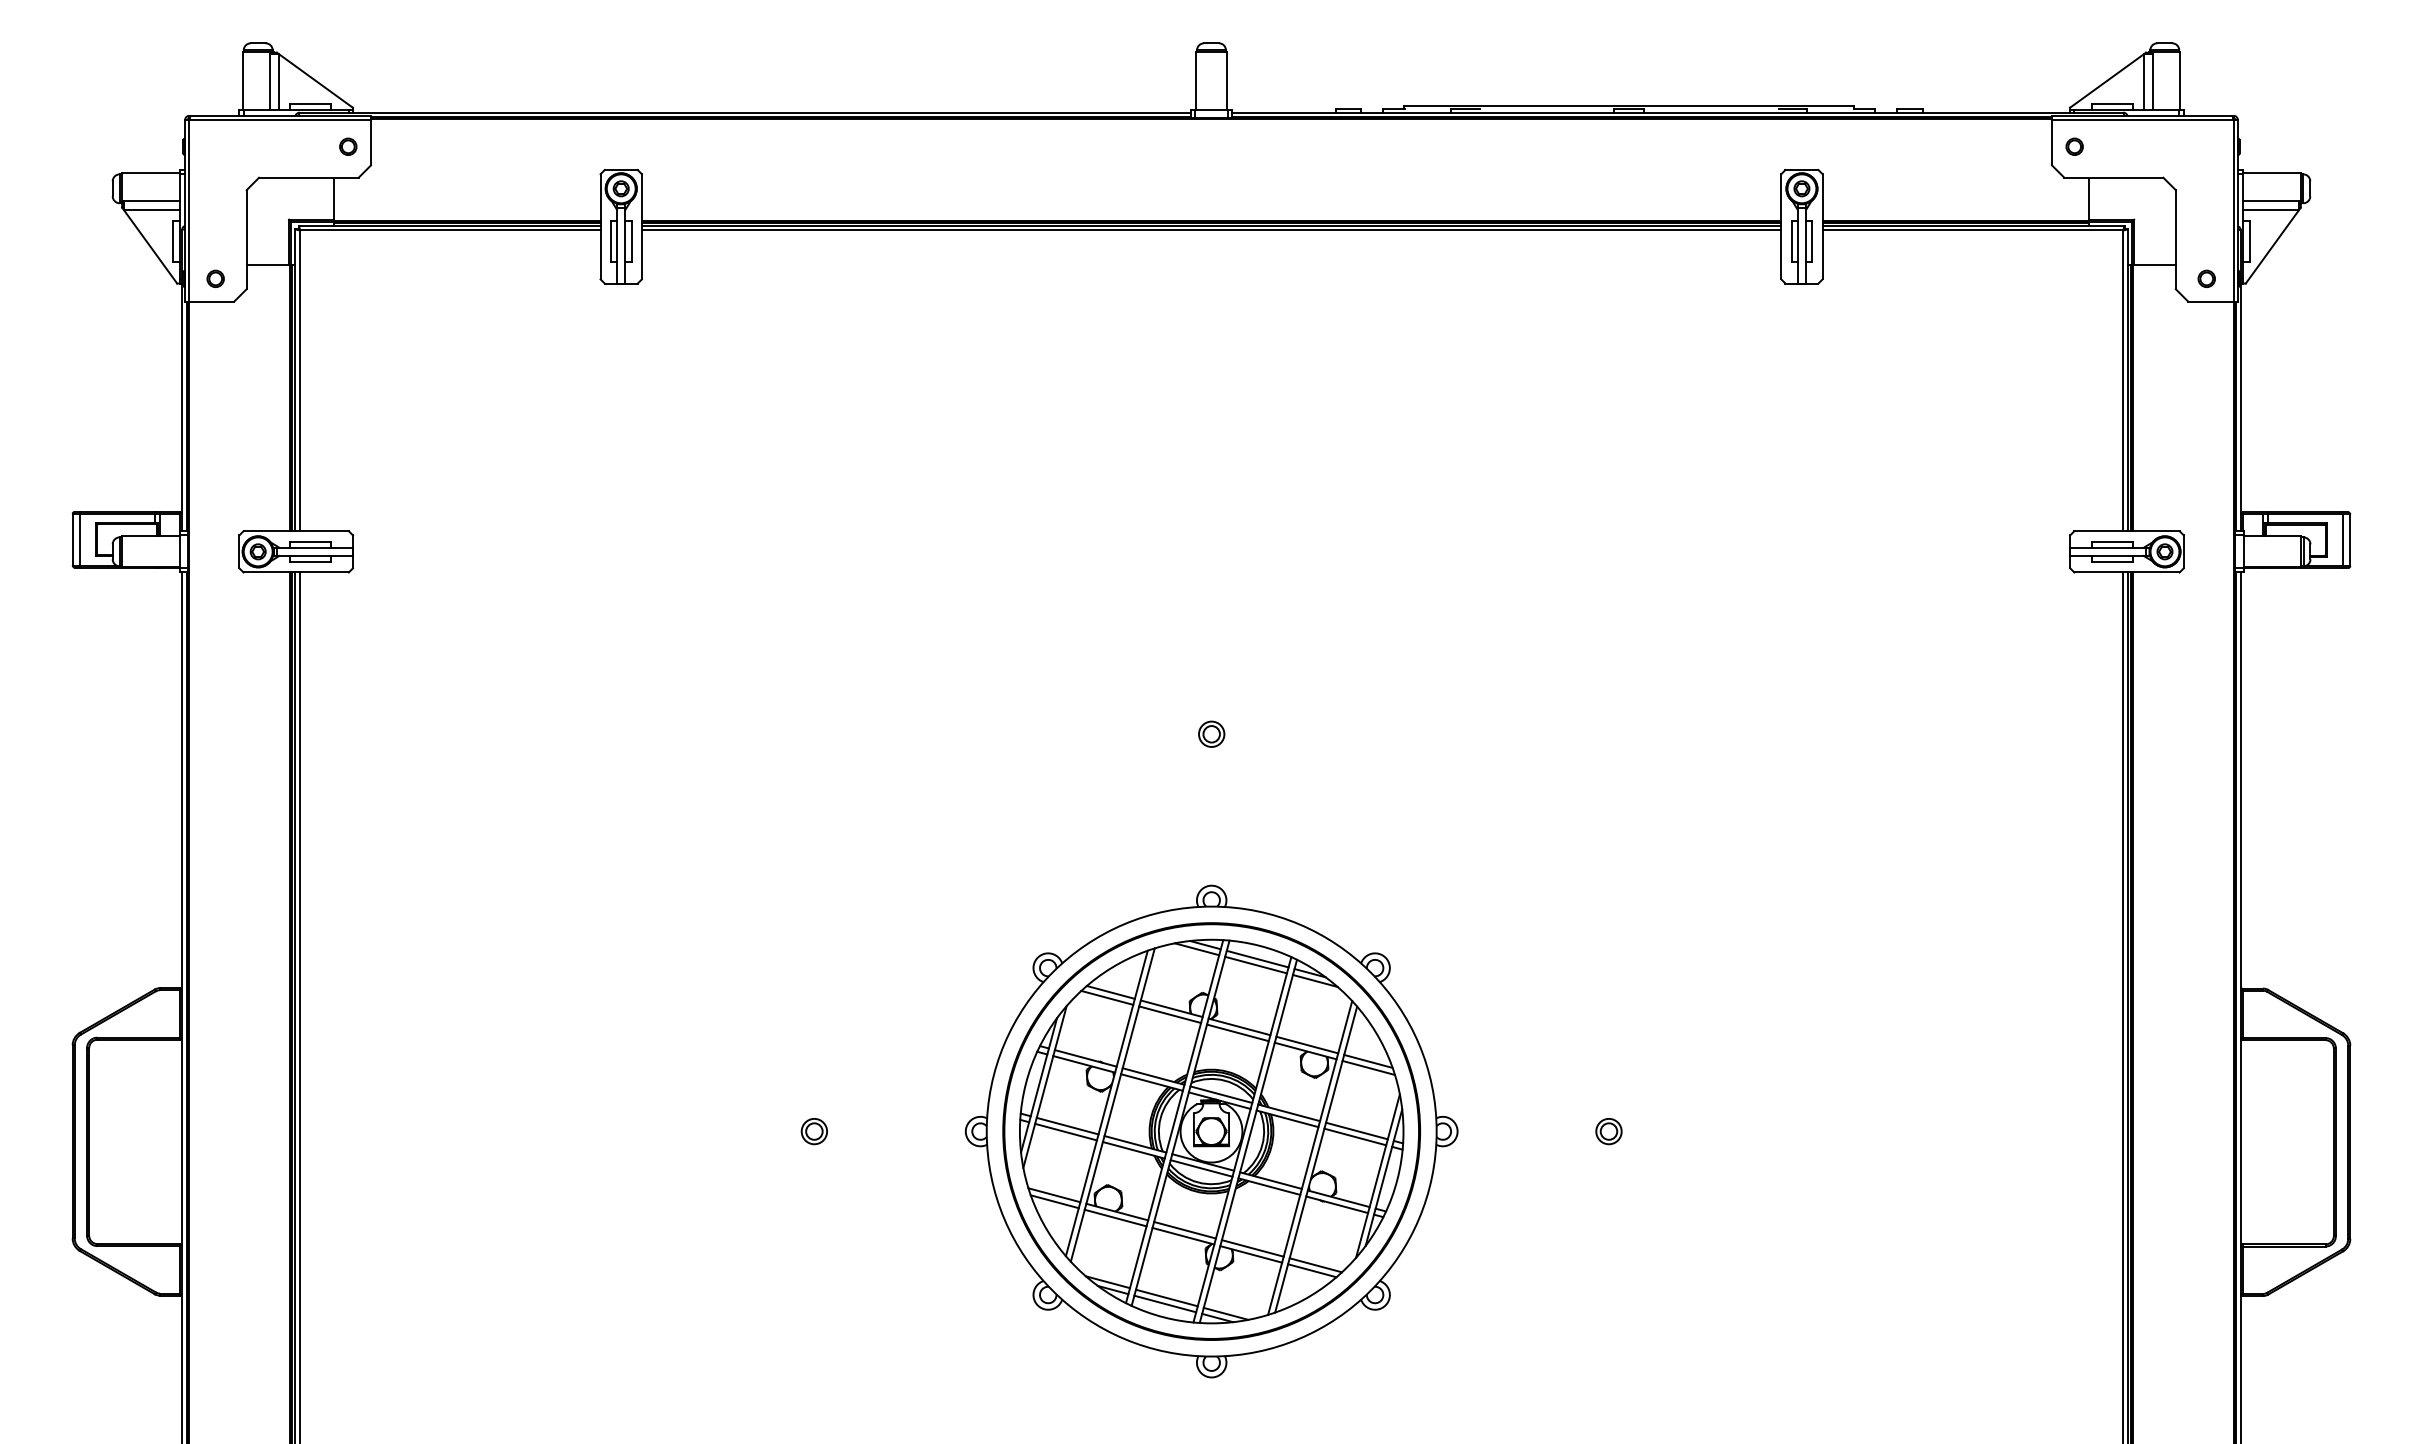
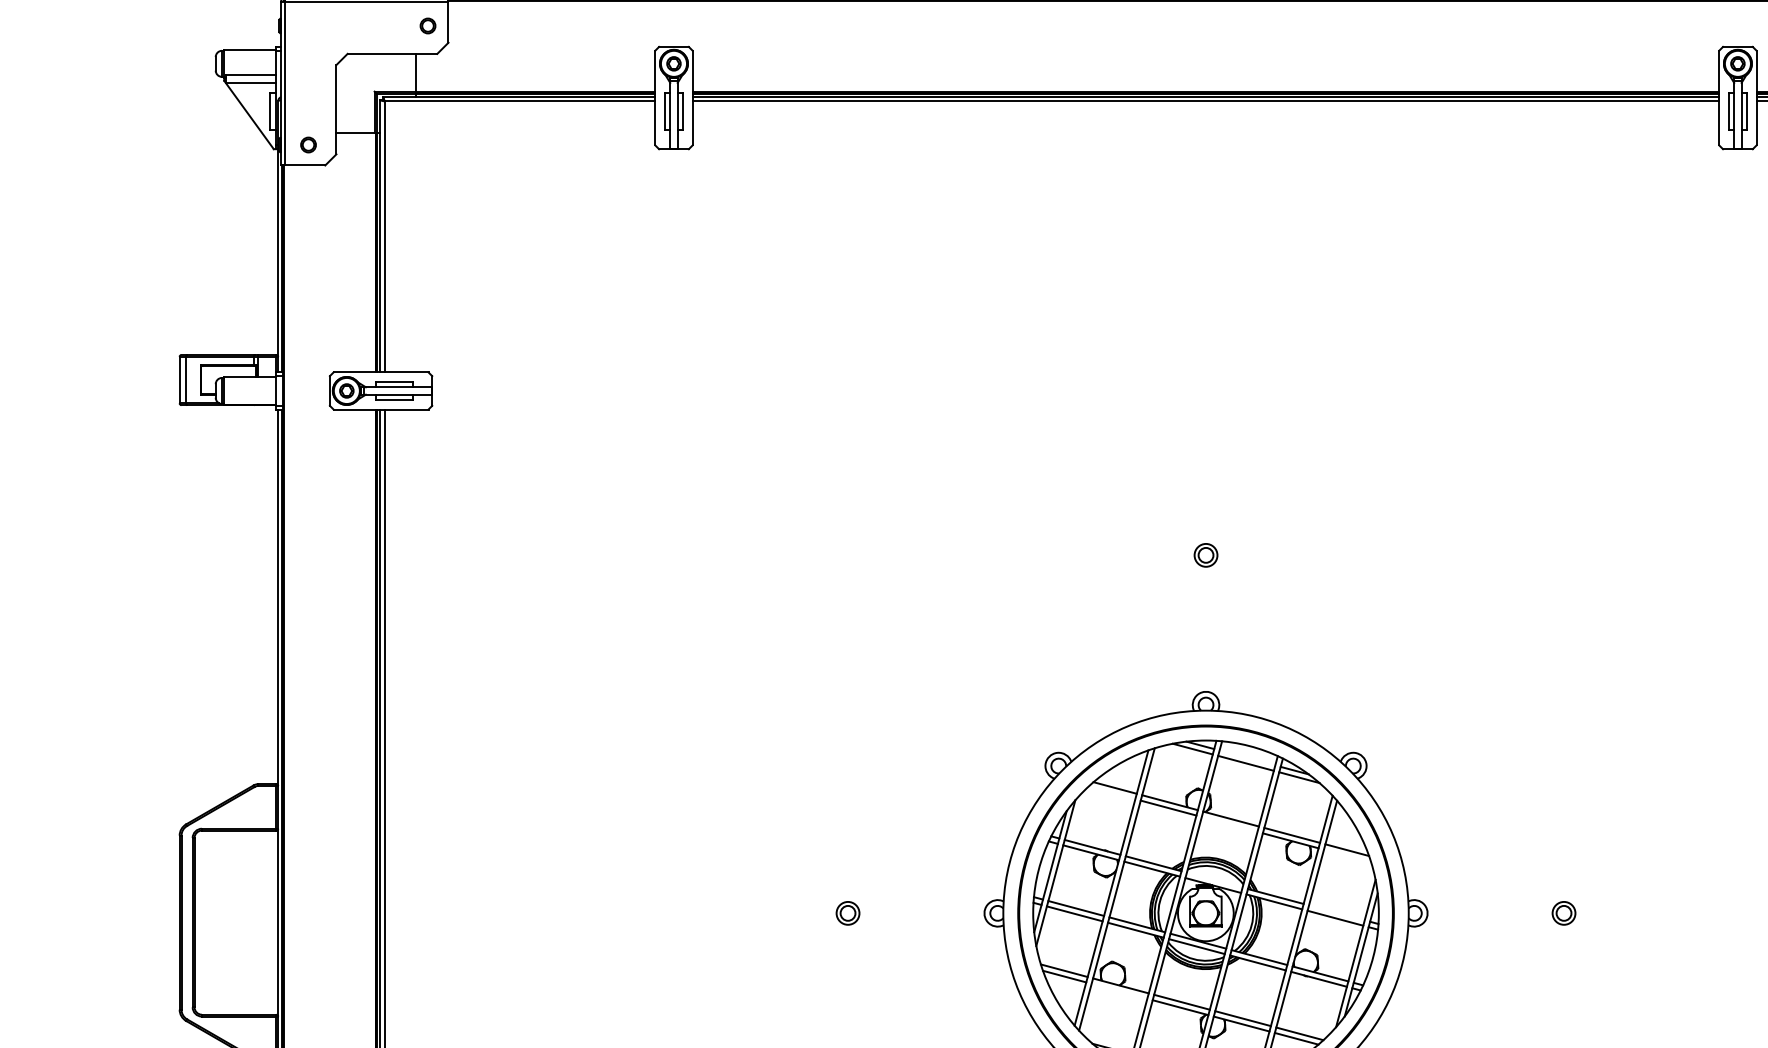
line: (1257, 958) -> (1247, 757), removed
line: (1107, 997) -> (1112, 792), removed
line: (1237, 1032) -> (1229, 824), removed
line: (1368, 1067) -> (1347, 855), removed
line: (1221, 1094) -> (1214, 879), removed
line: (1356, 1130) -> (1336, 912), removed
line: (1115, 1217) -> (1119, 990), removed

